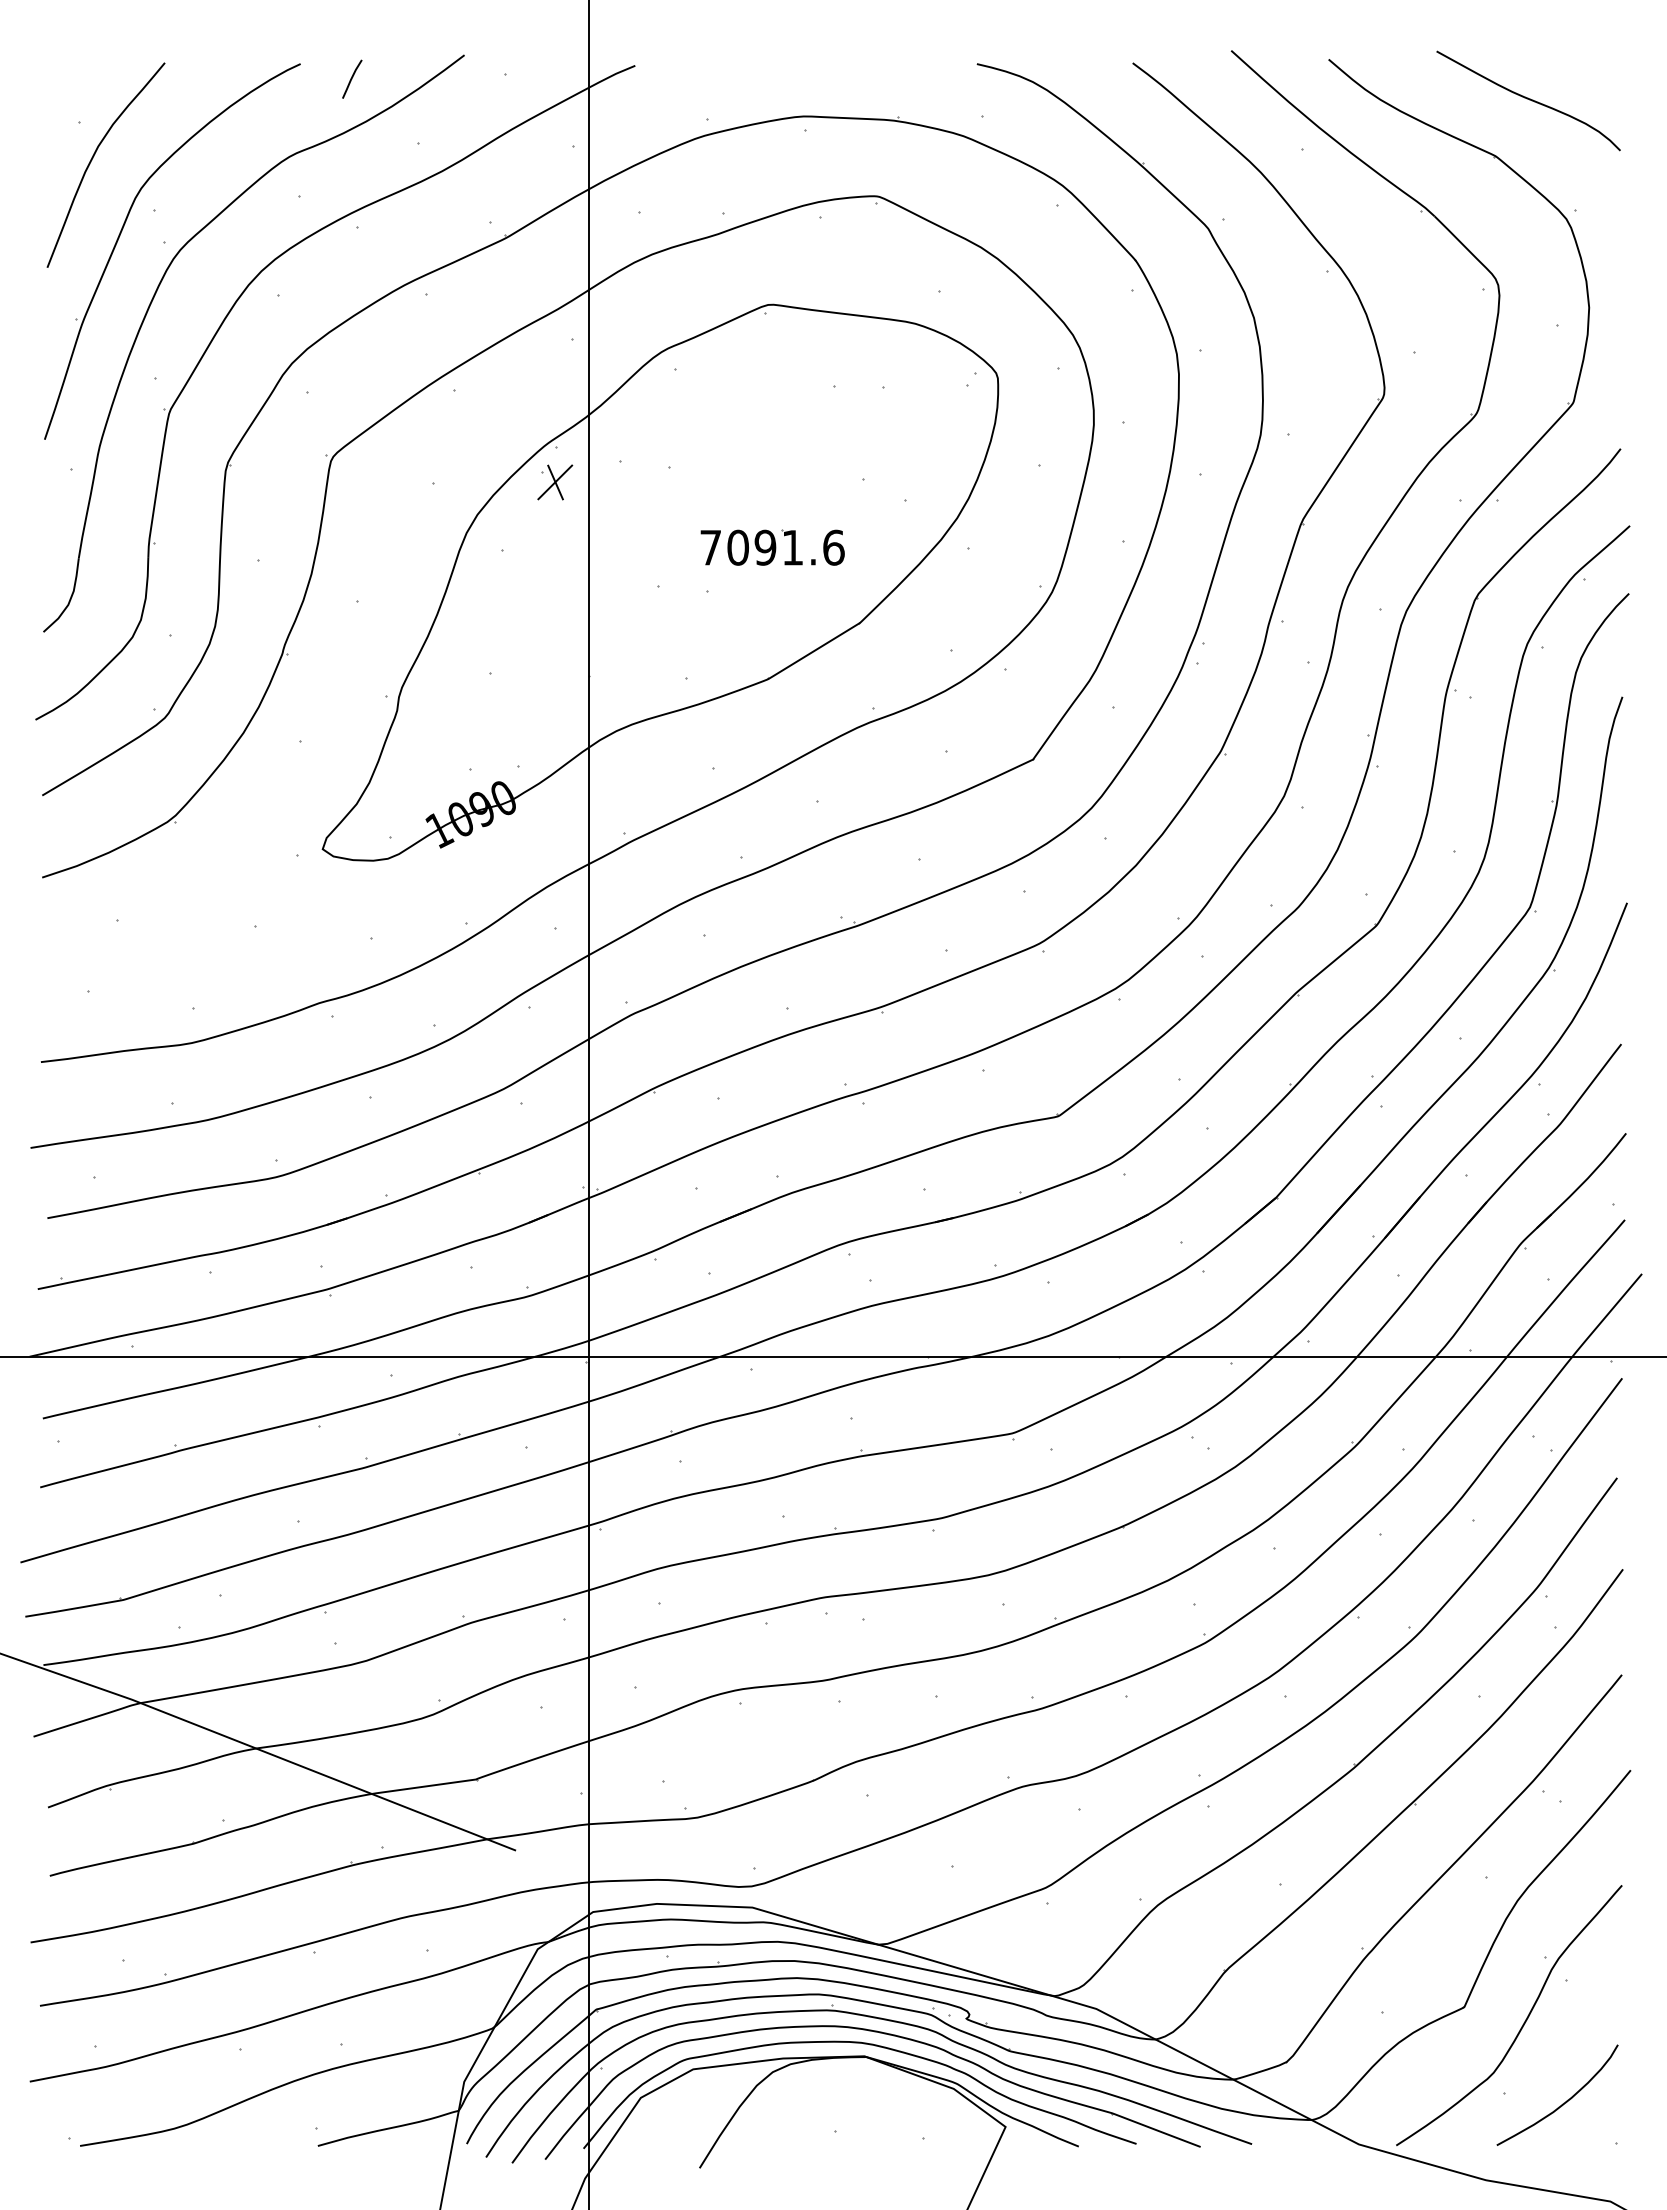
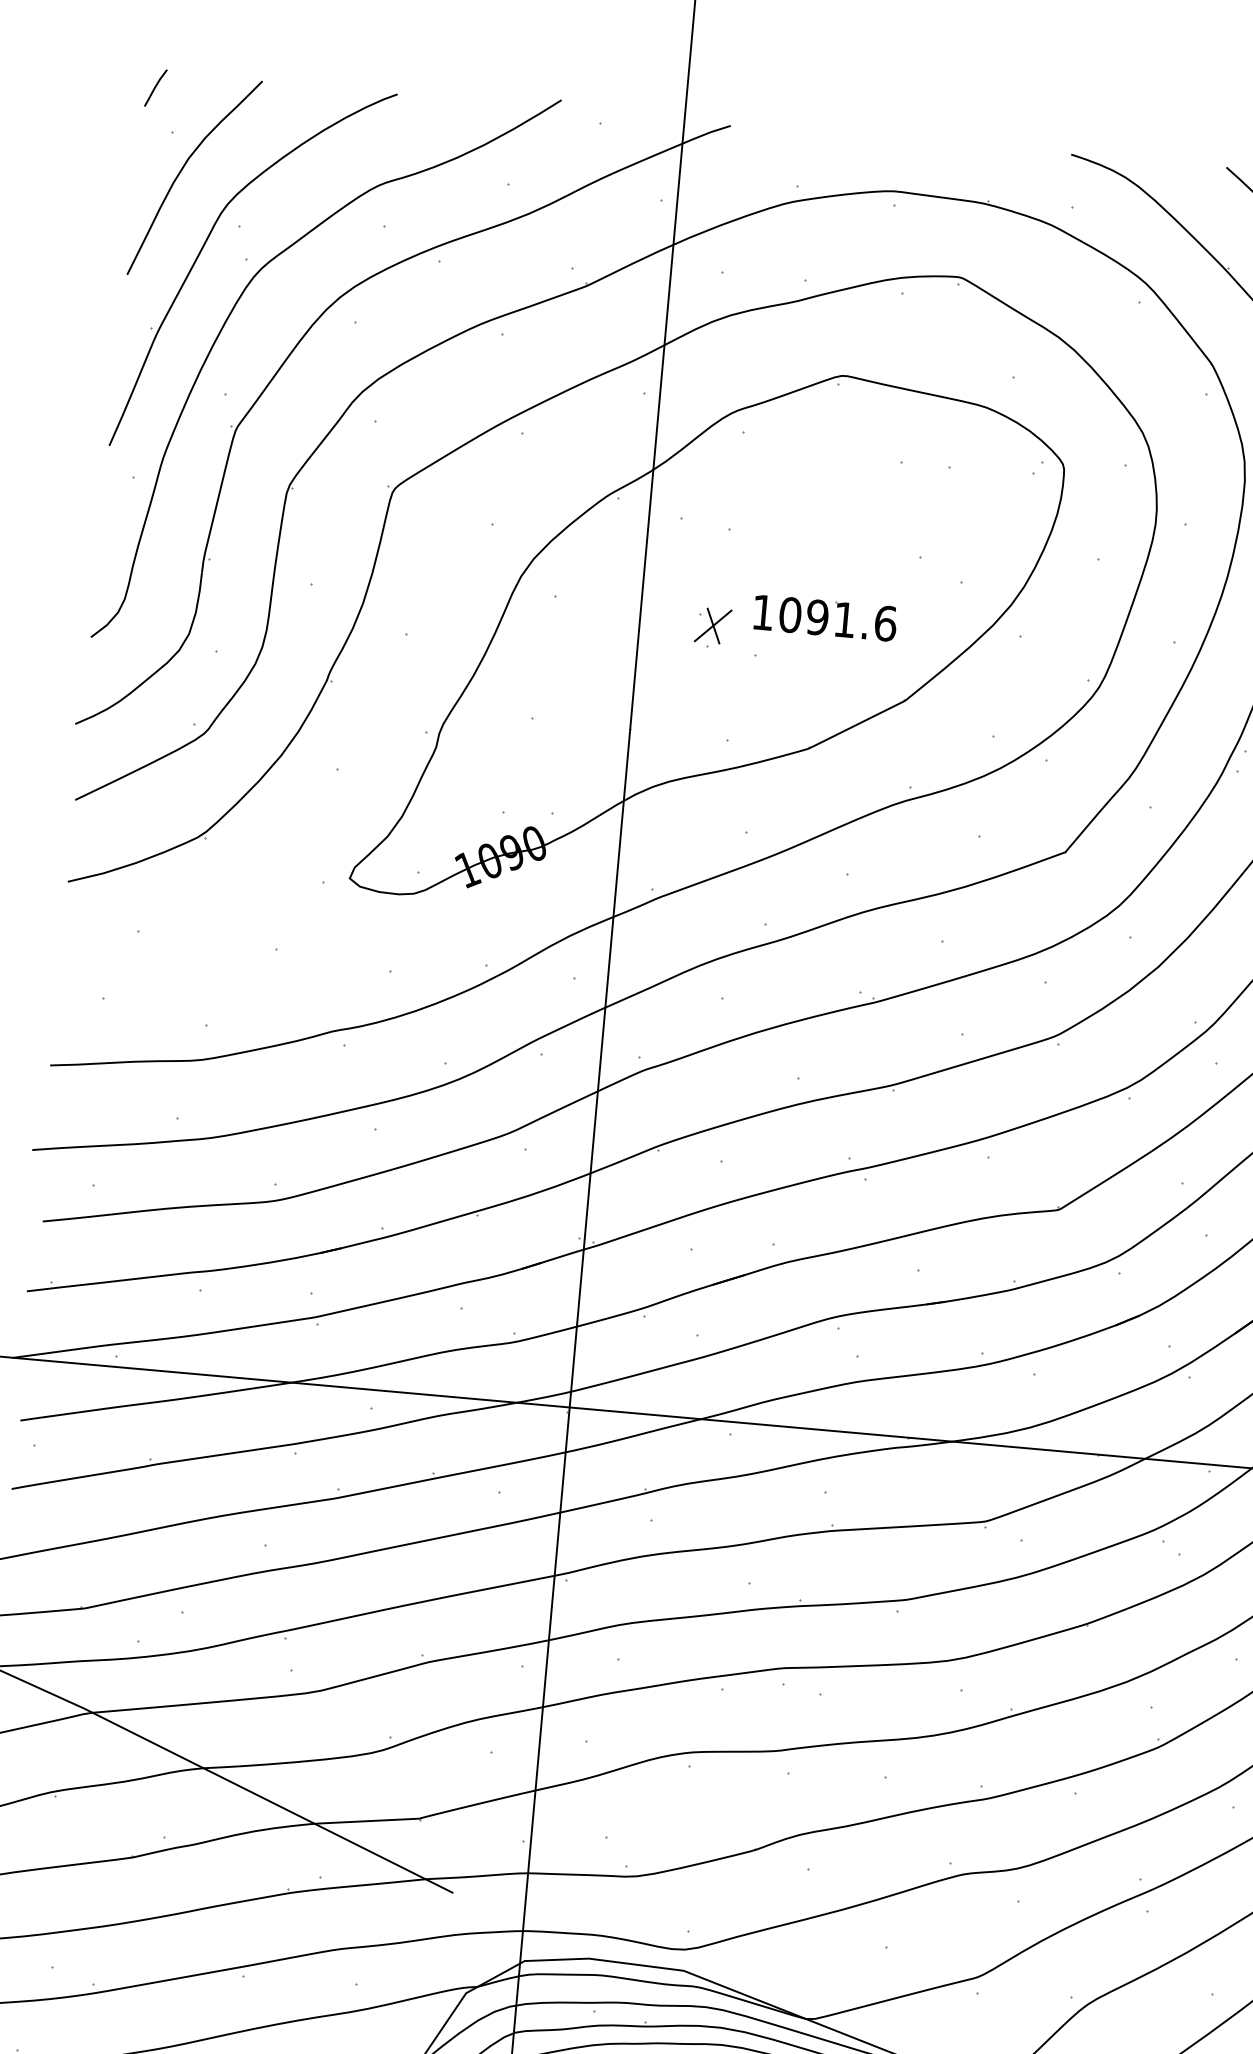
line: (352, 78) -> (156, 87), moved
part: (555, 482) -> (713, 626), moved
text: (710, 547) -> (762, 612), 7091.6 -> 1091.6

